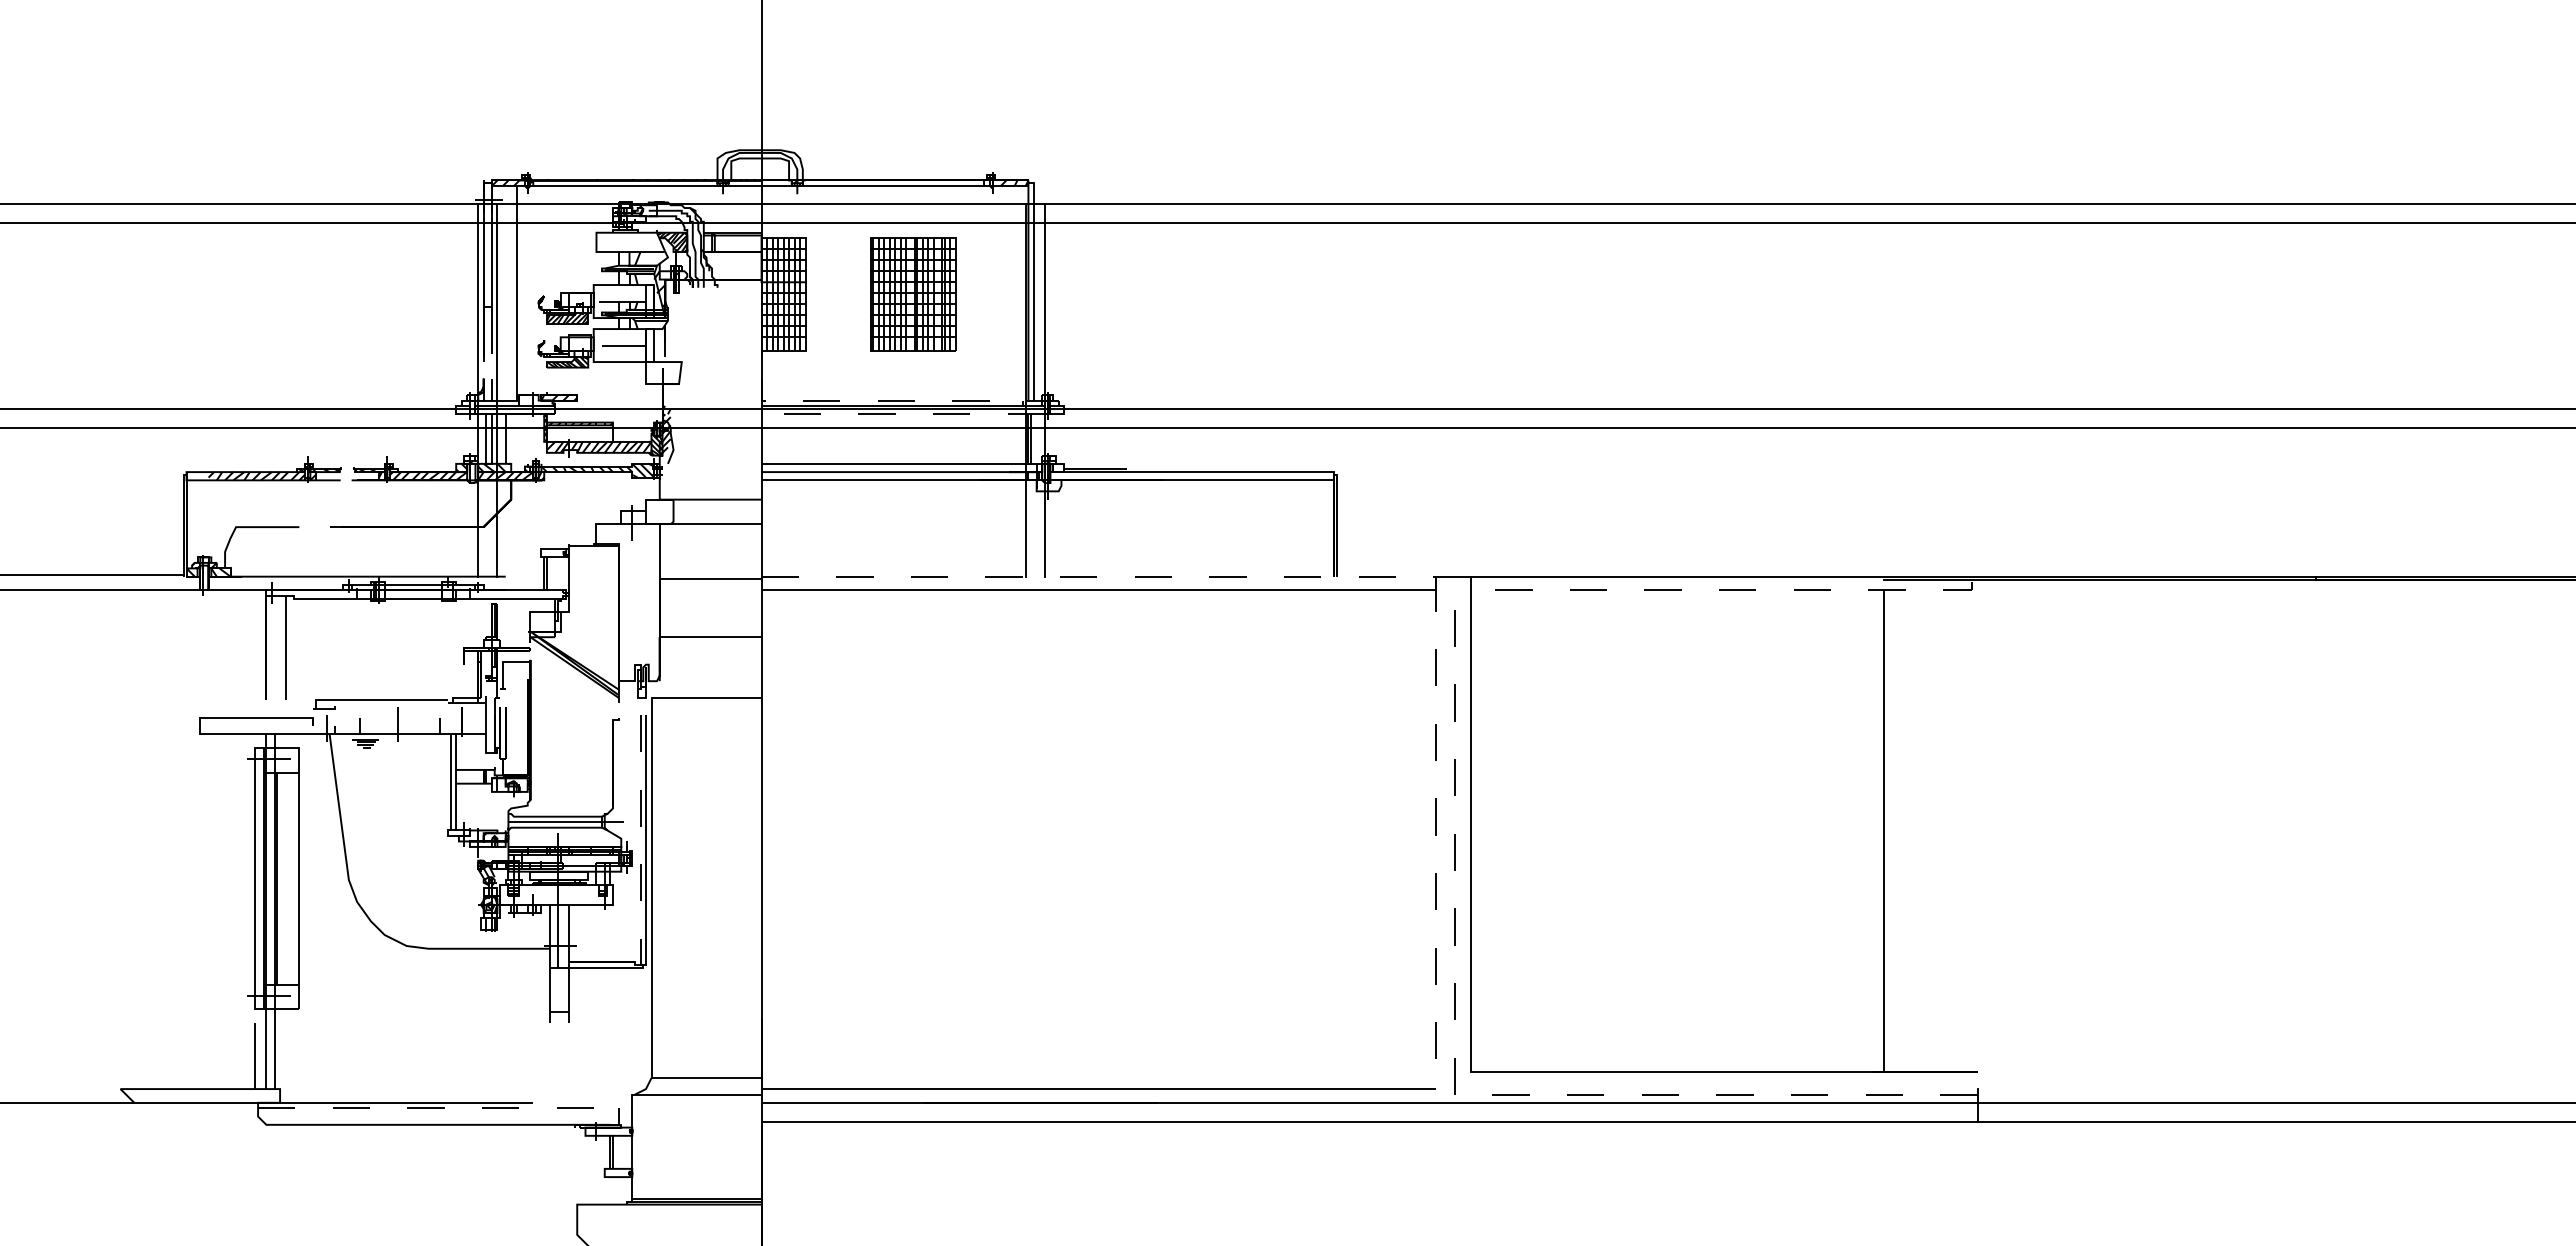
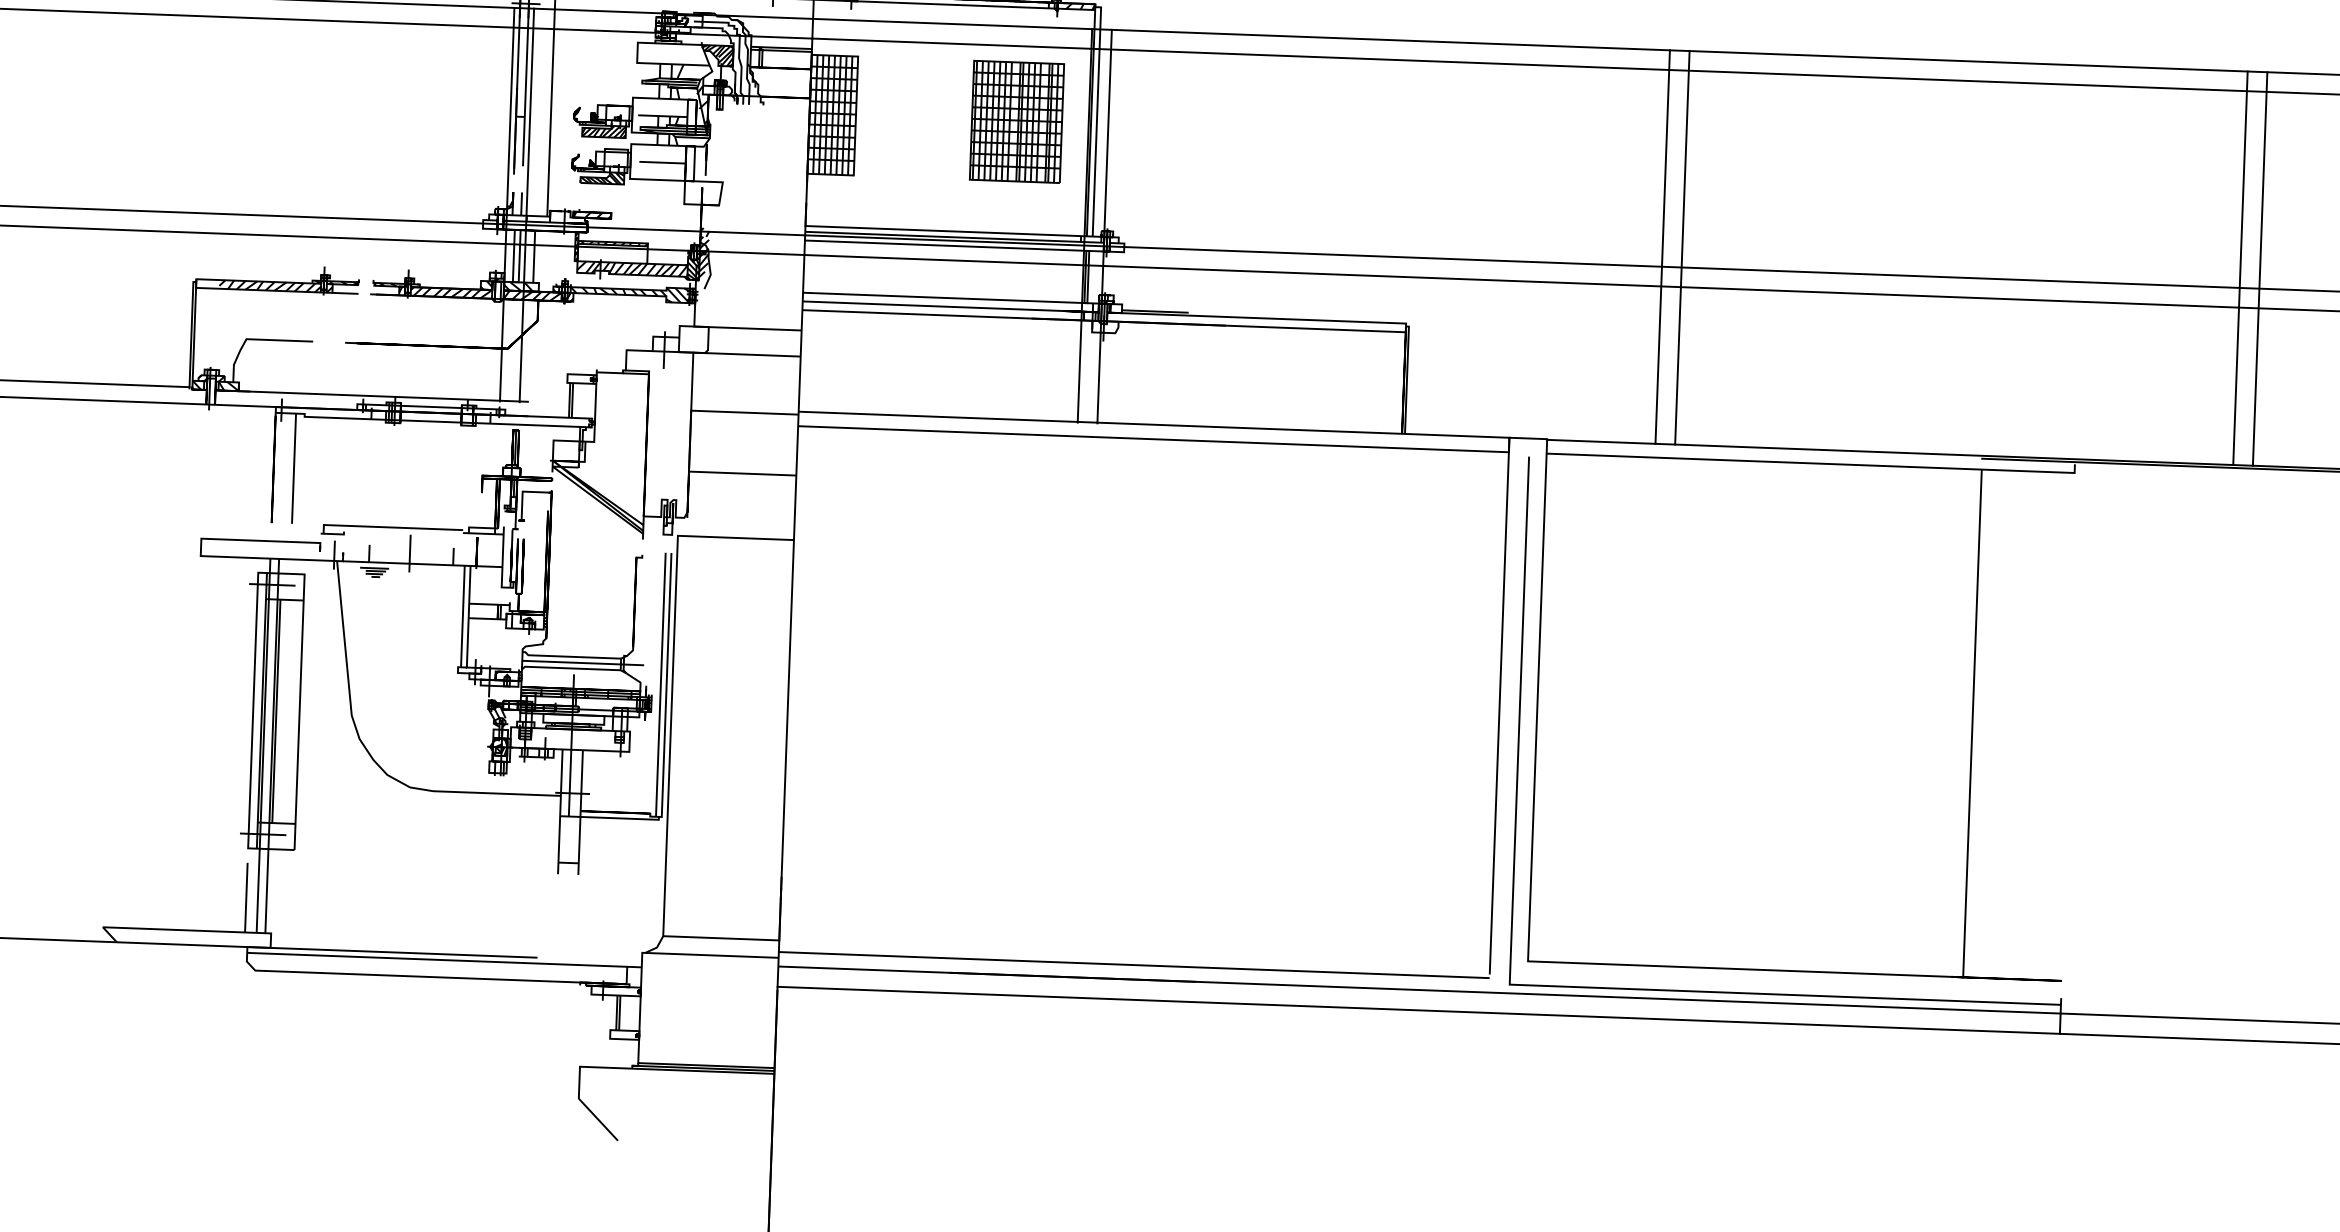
part: (913, 294) -> (1017, 121), moved
line: (1574, 390) -> (1663, 246), added
line: (1592, 390) -> (1682, 247), added
line: (2122, 390) -> (2240, 268), added
line: (2140, 390) -> (2259, 268), added
line: (902, 400) -> (954, 231), dashed -> solid
line: (903, 414) -> (954, 246), dashed -> solid
line: (1353, 576) -> (1422, 434), dashed -> solid
line: (1726, 590) -> (1815, 463), dashed -> solid
line: (640, 840) -> (660, 685), dashed -> solid
line: (1464, 1094) -> (1519, 984), dashed -> solid
line: (445, 1108) -> (444, 960), dashed -> solid

